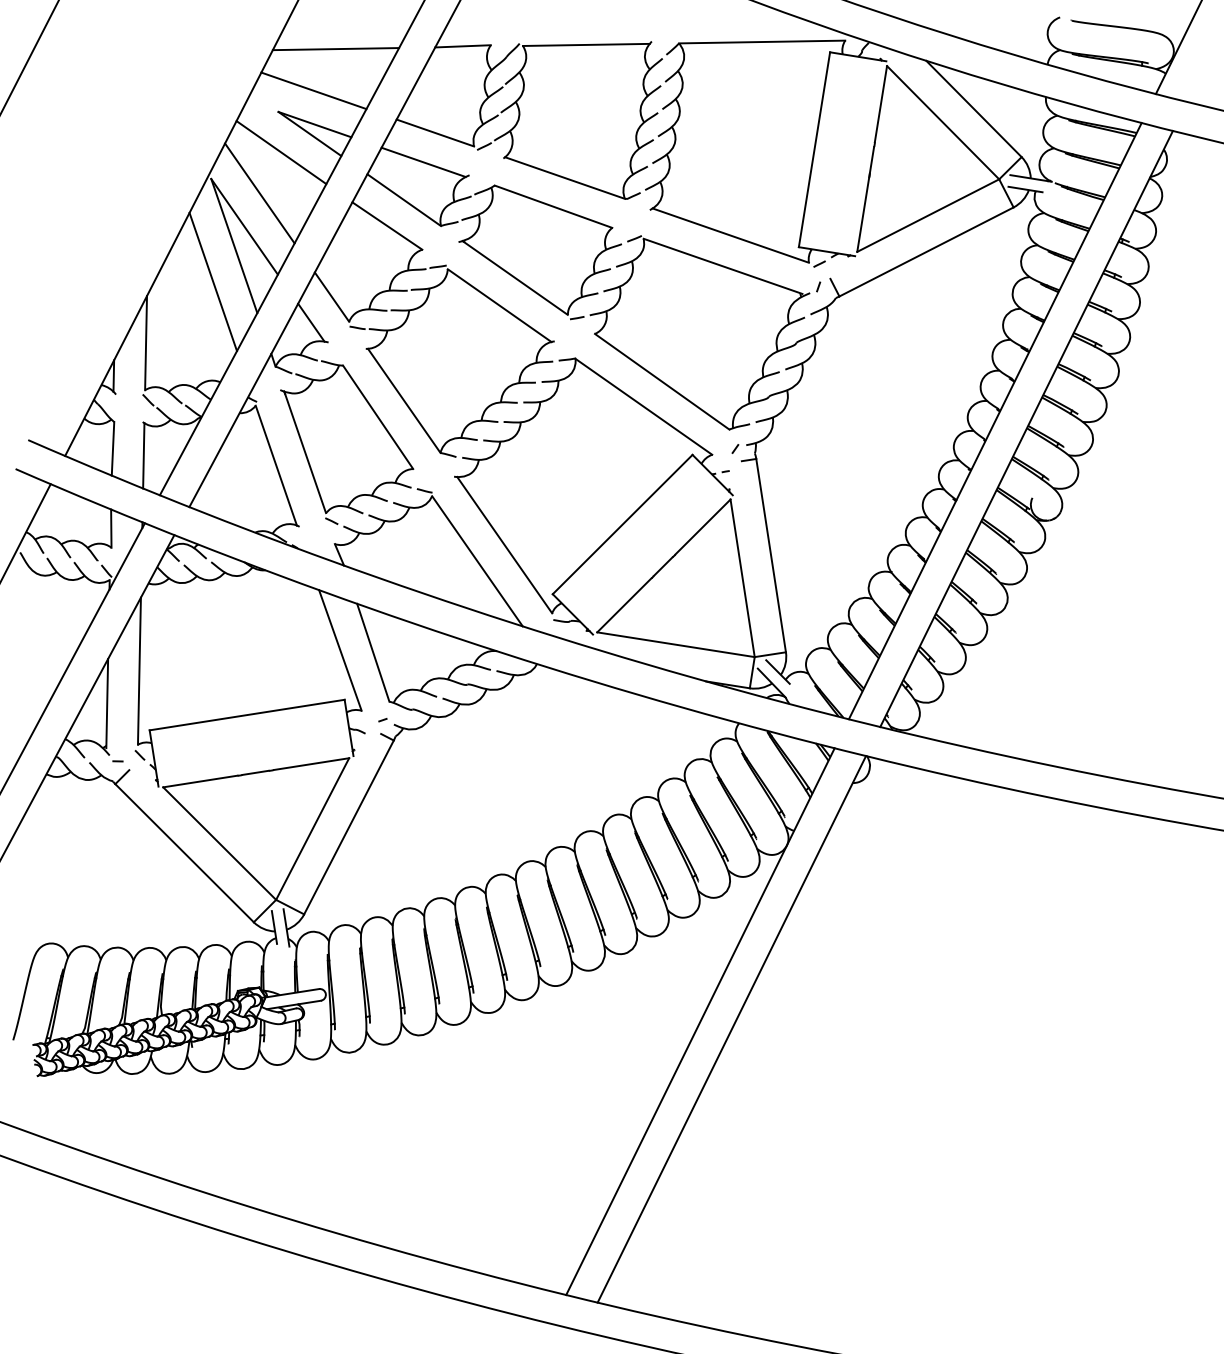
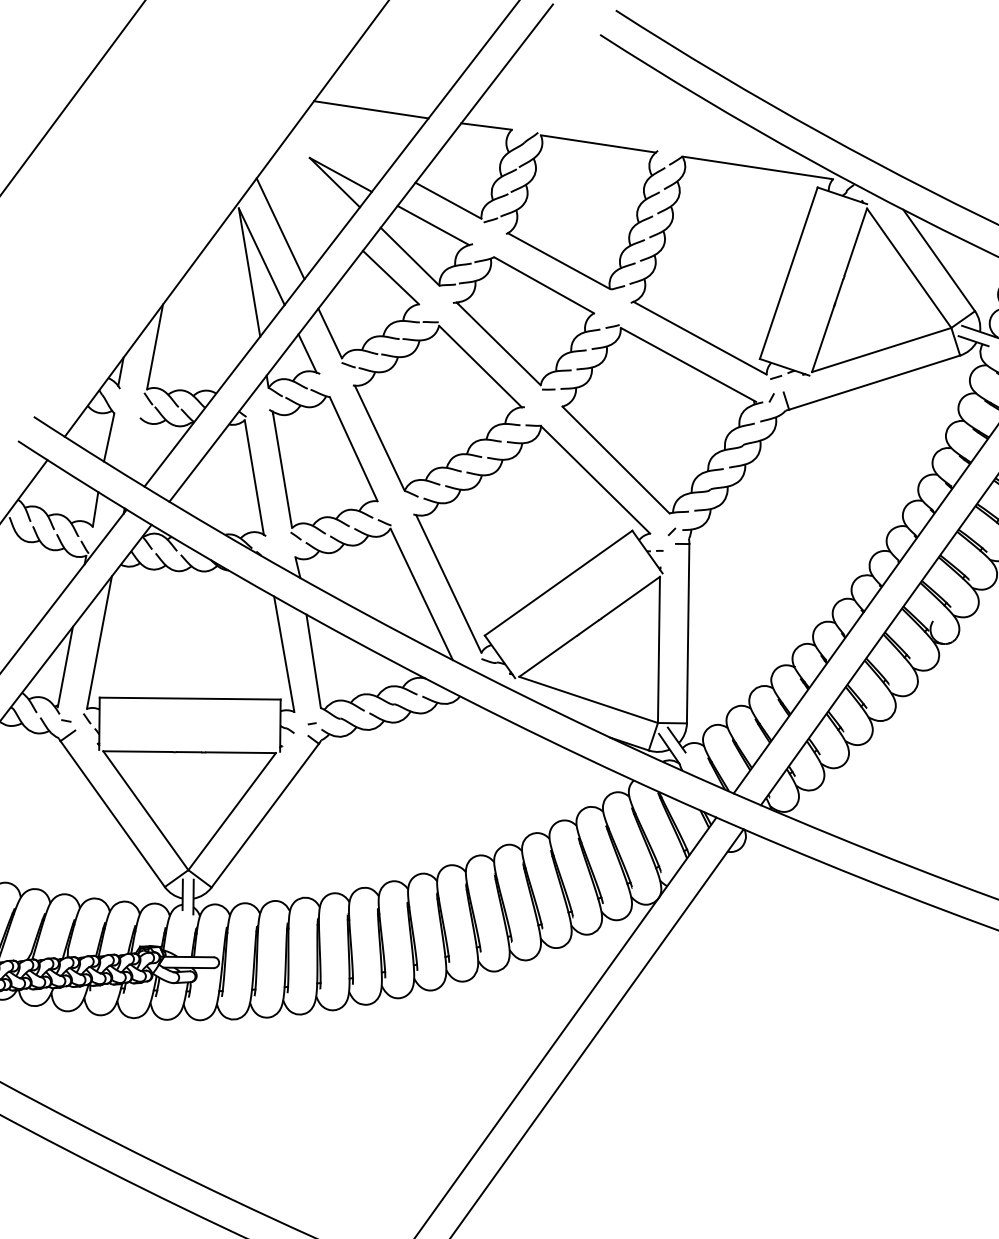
line: (313, 90) -> (344, 143), removed
line: (281, 152) -> (306, 195), removed
line: (213, 281) -> (225, 301), removed
line: (143, 455) -> (135, 448), removed

